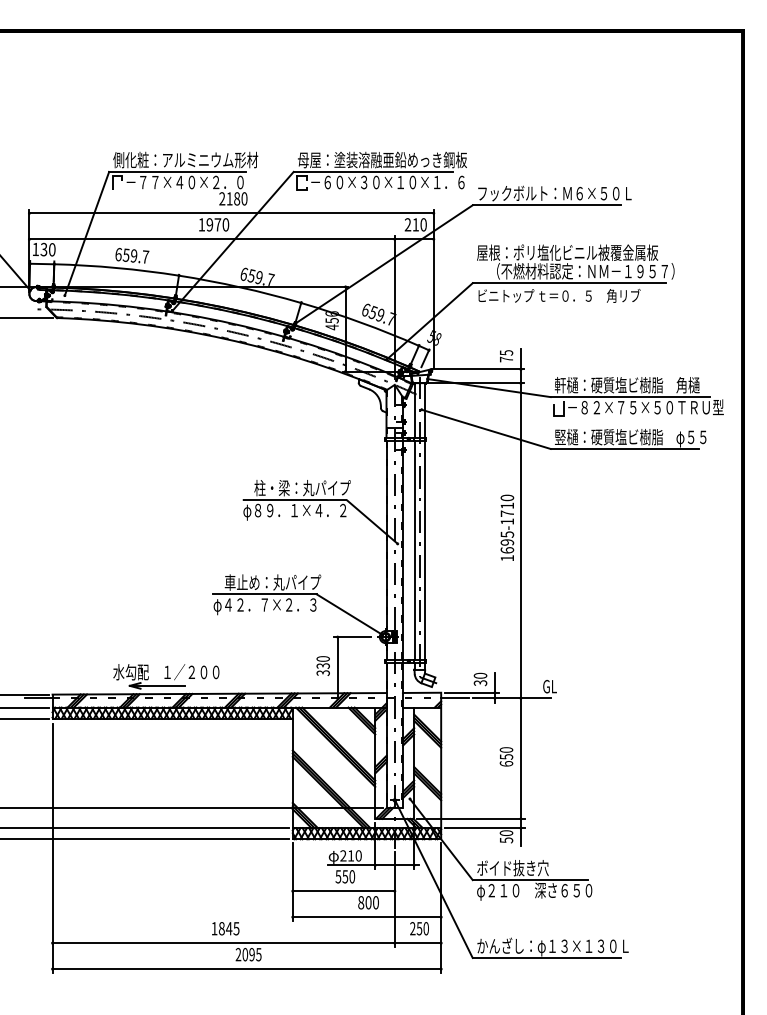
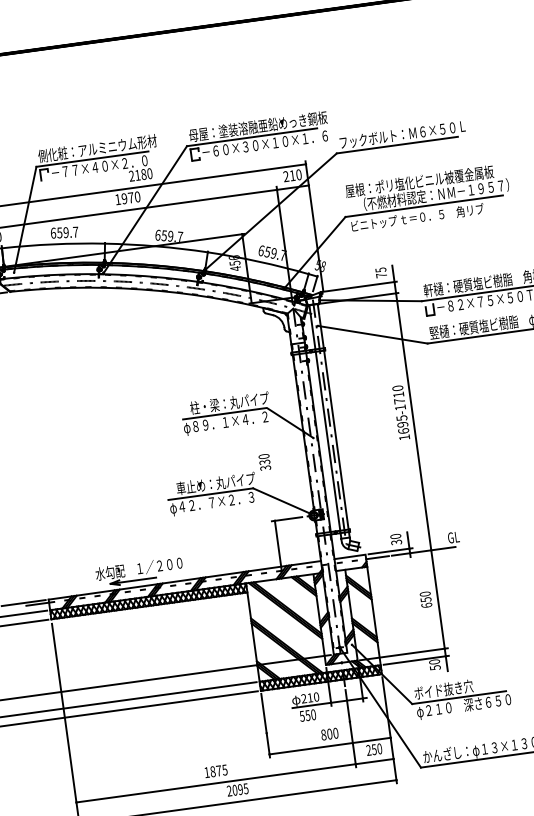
text: (322, 665) -> (264, 461), moved
line: (343, 891) -> (308, 727), removed
text: (228, 928) -> (218, 770), 1845 -> 1875

